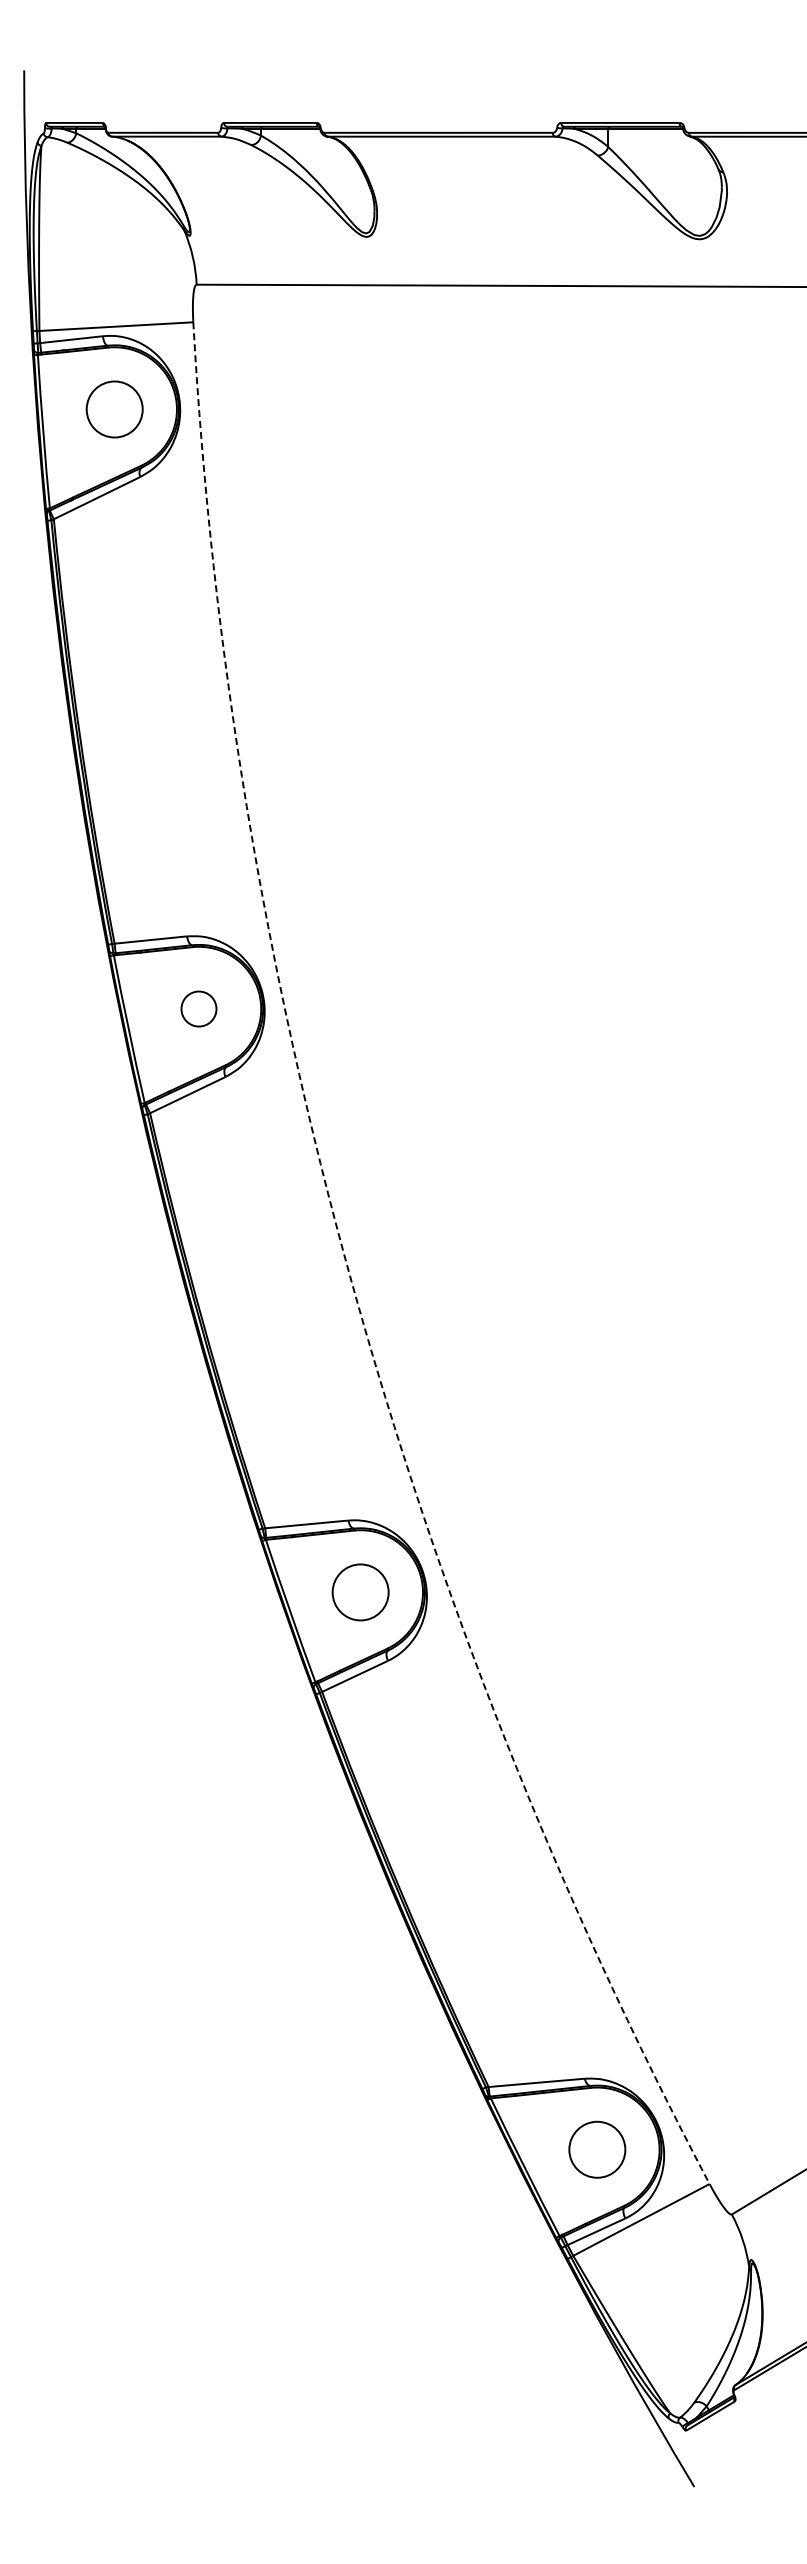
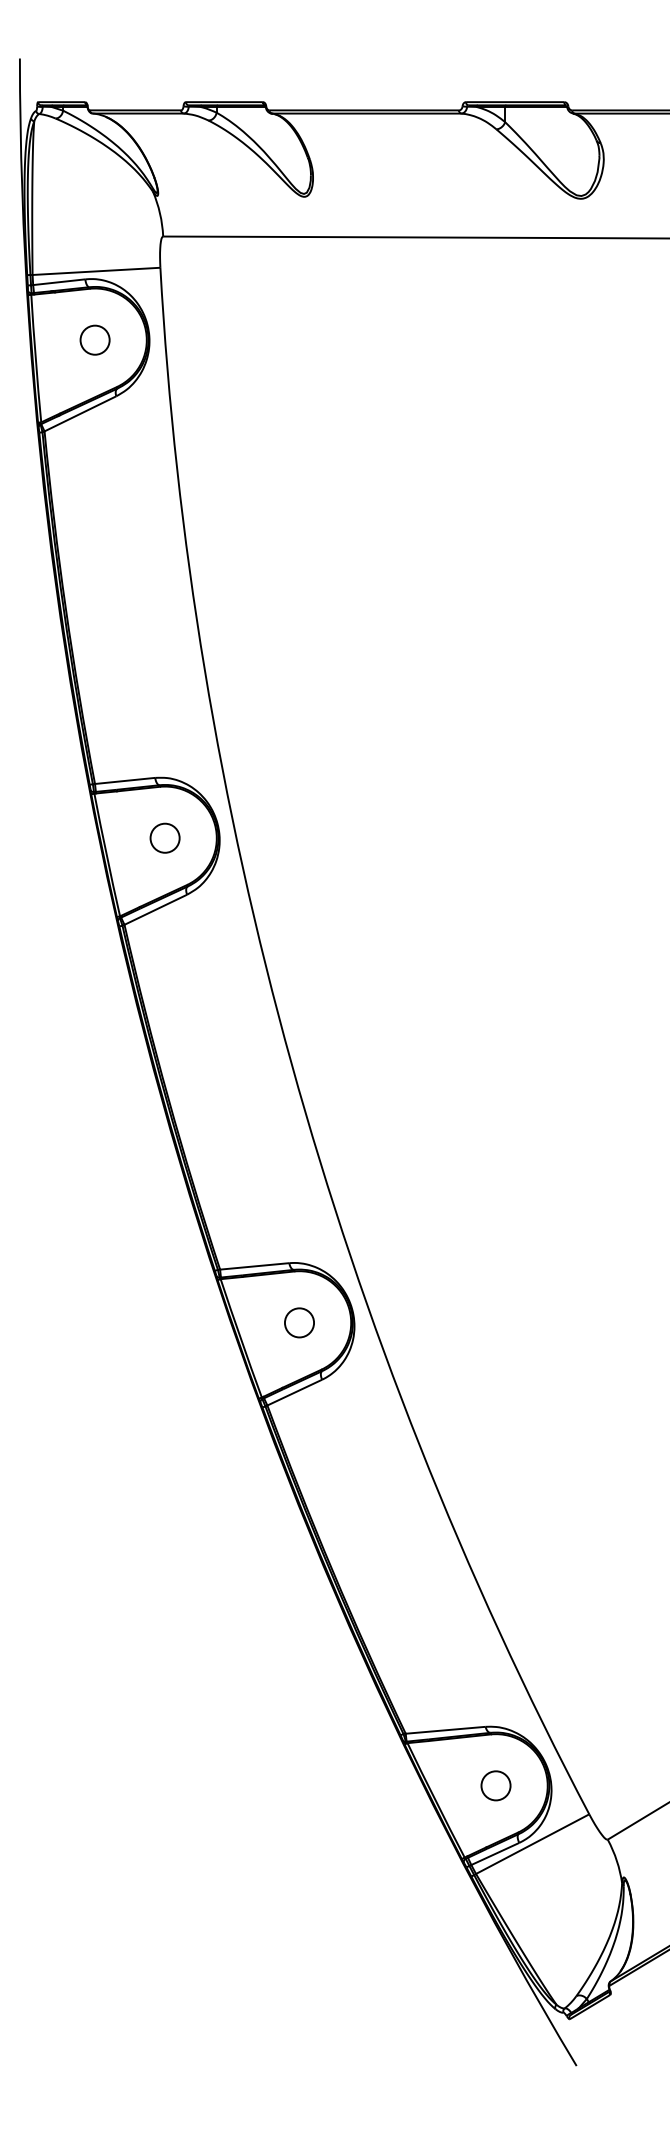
circle: (114, 409) -> (94, 340), size x0.62
arc: (351, 1280) -> (291, 1063), dashed -> solid
circle: (360, 1592) -> (299, 1322), size x0.62
circle: (596, 2149) -> (495, 1785), size x0.62

